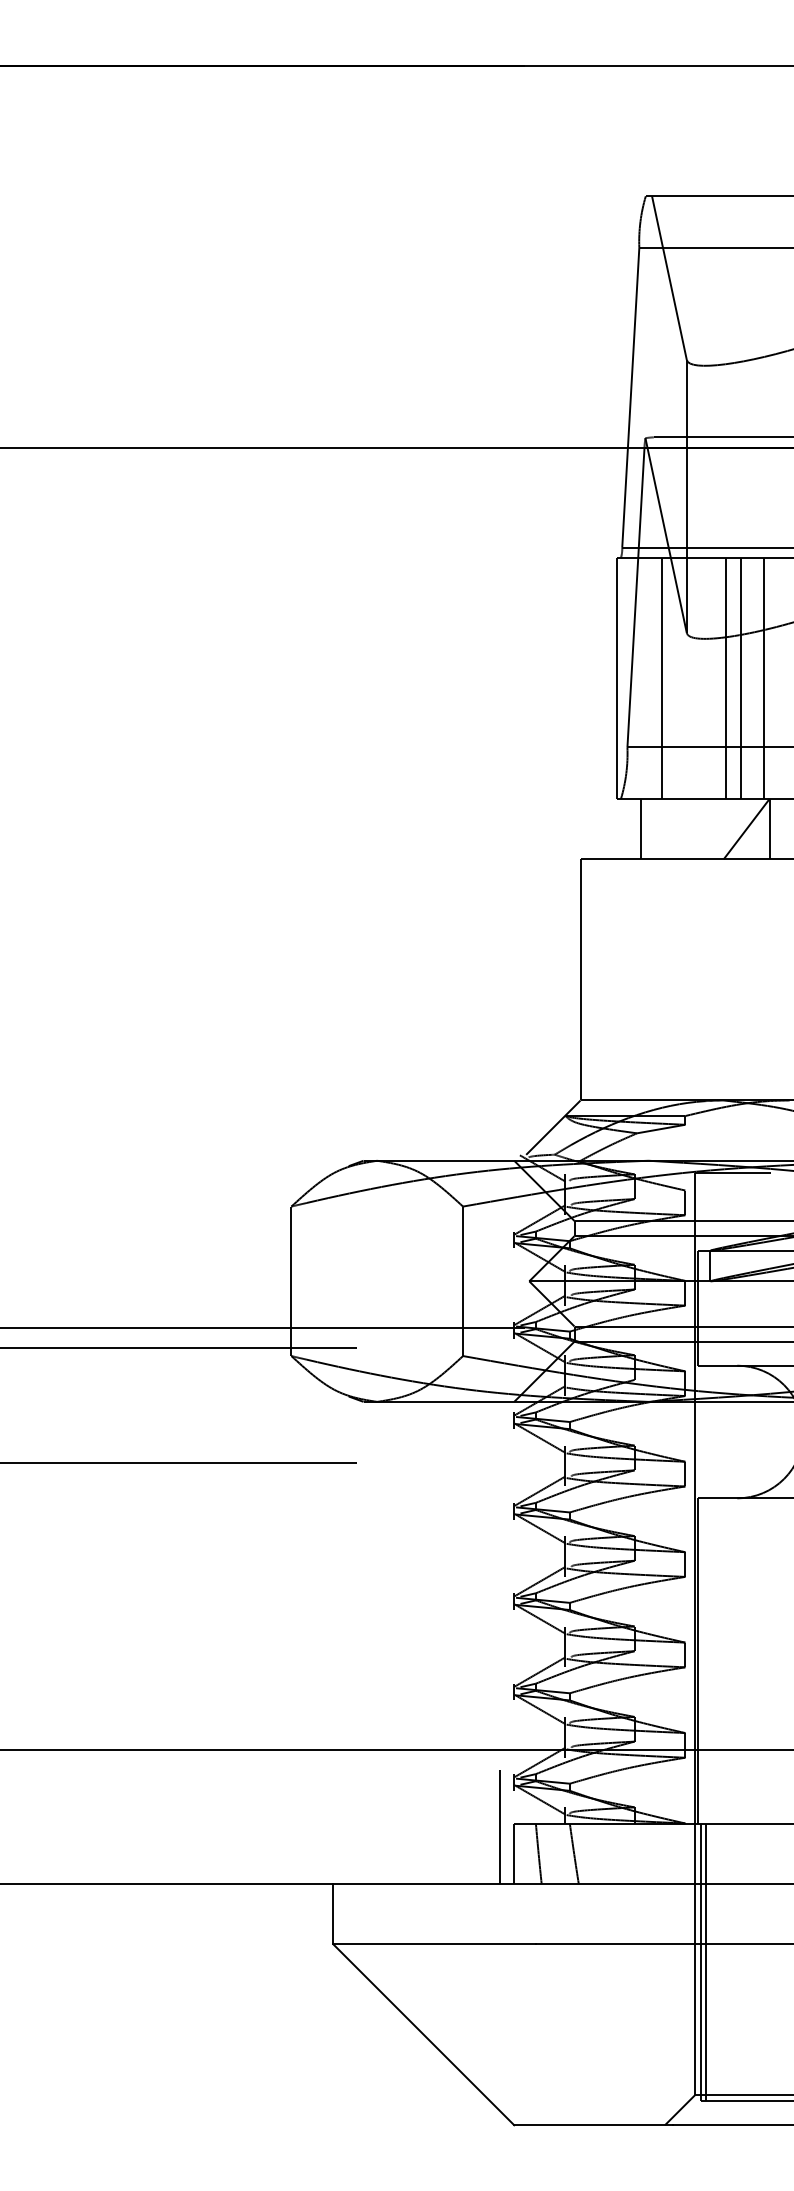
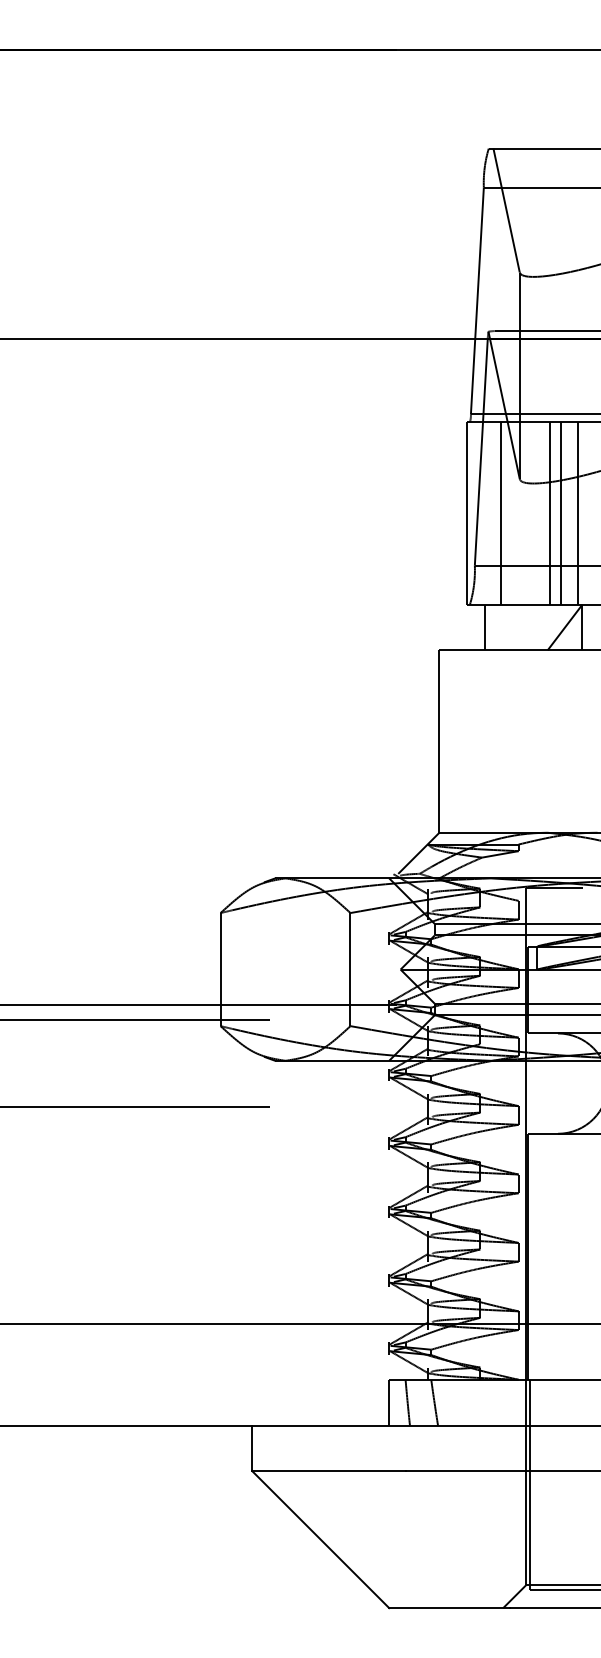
line: (499, 1826) -> (378, 1382), removed
line: (705, 1962) -> (533, 1484), removed

